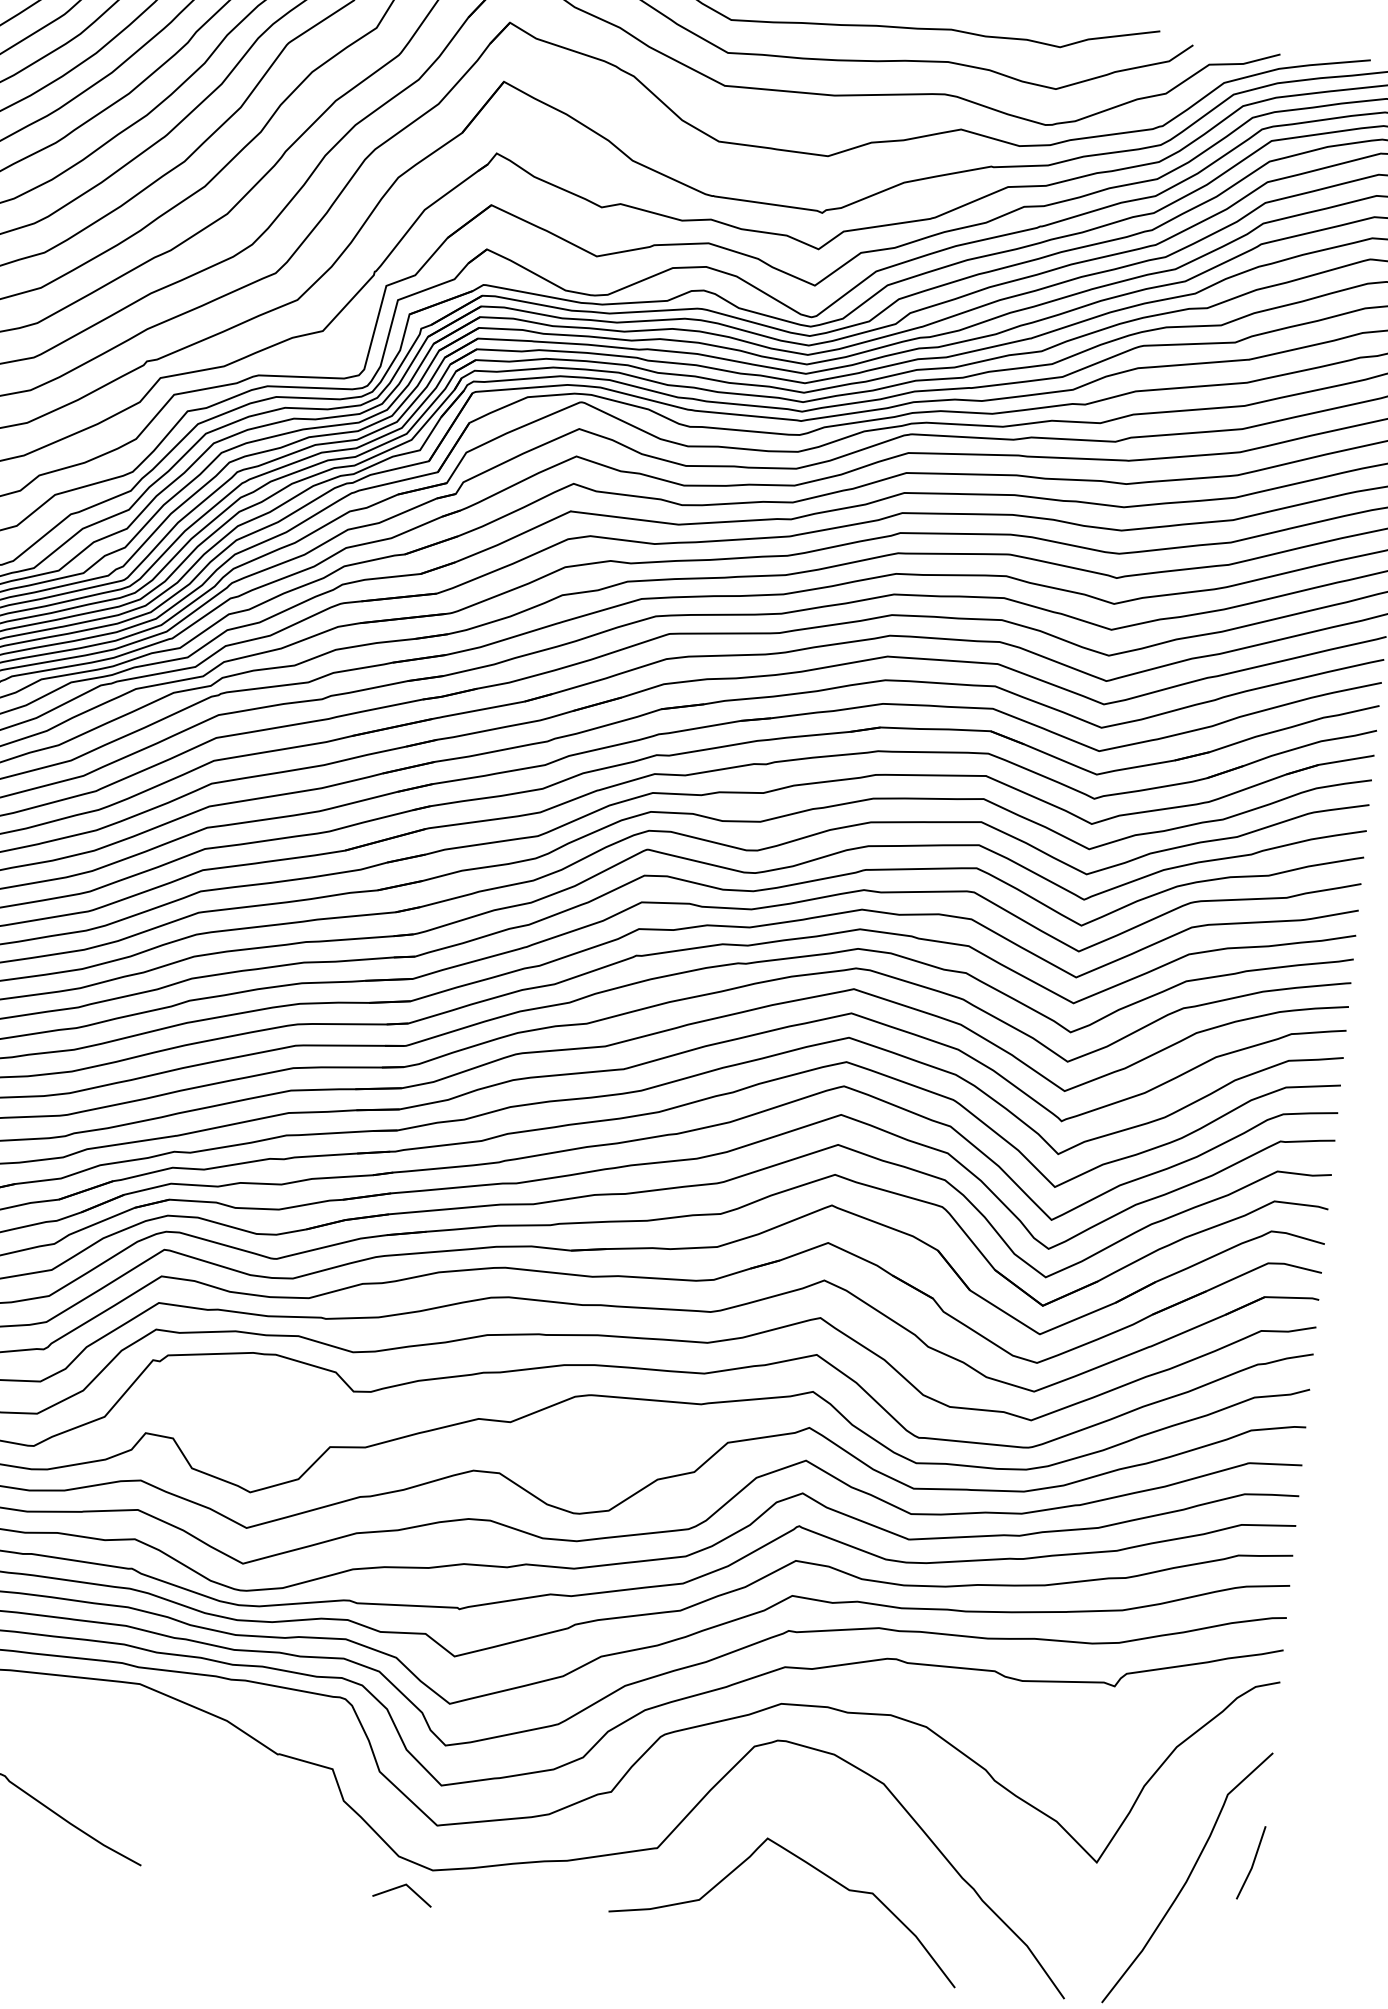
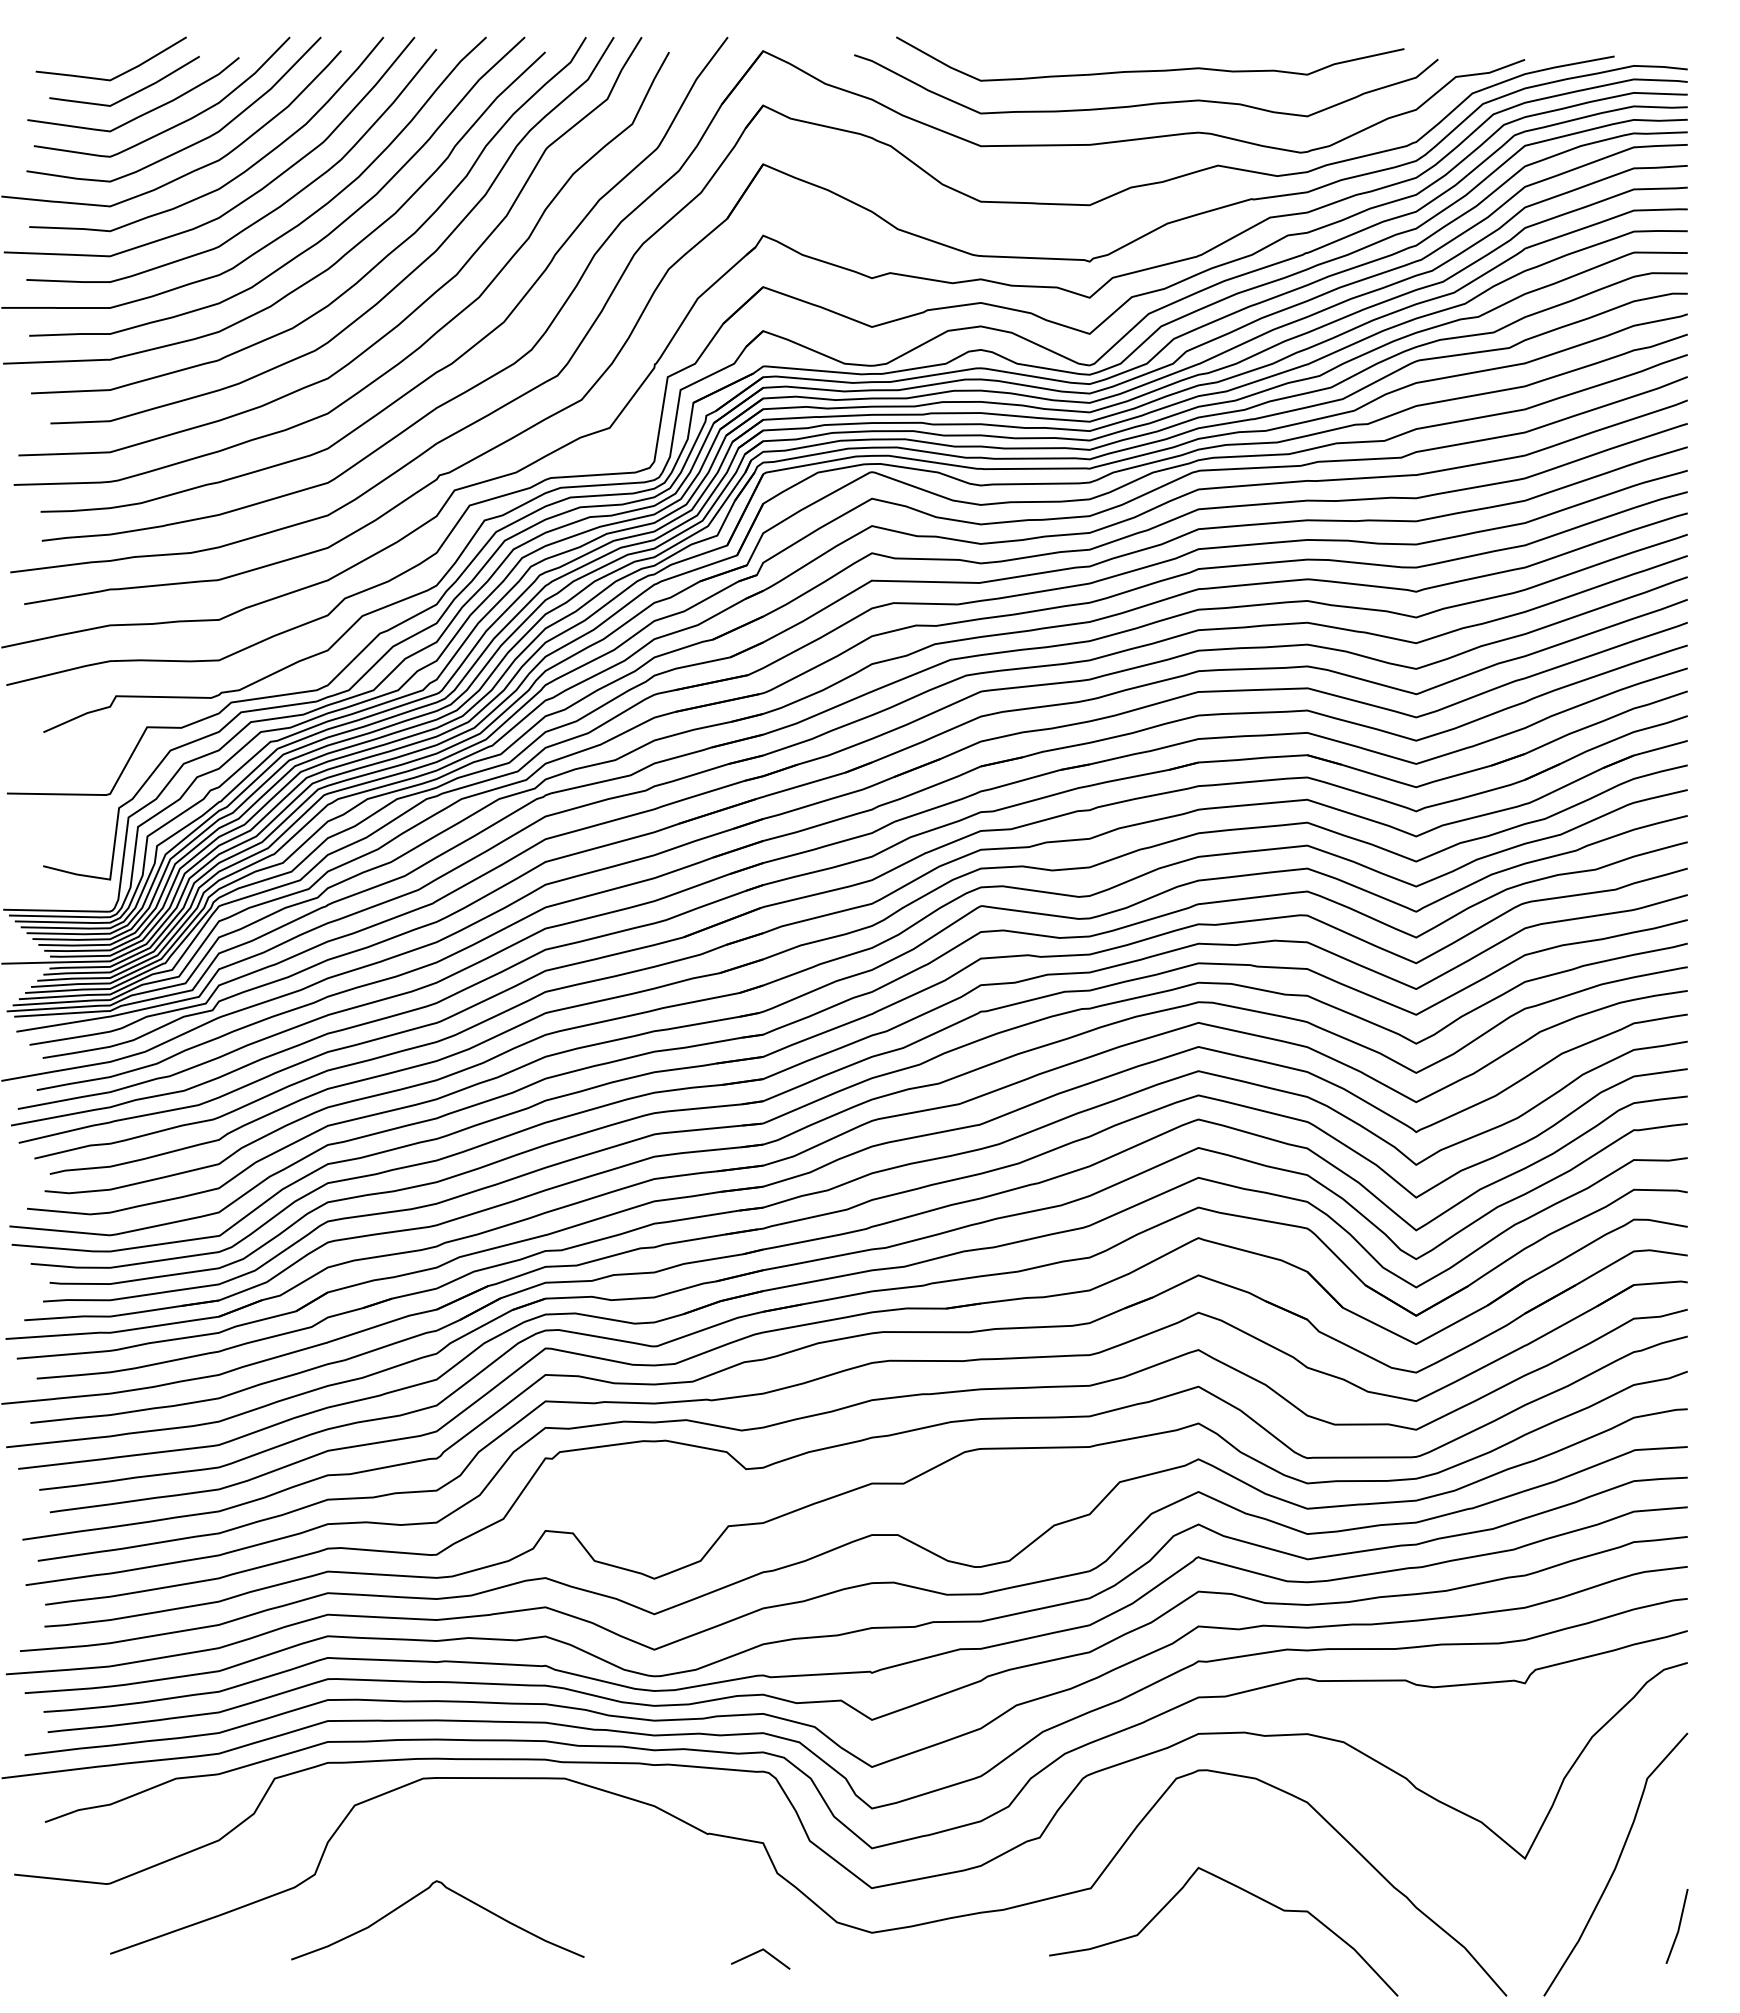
line: (1252, 1863) -> (1678, 1926), moved
line: (402, 1887) -> (759, 1952), moved

